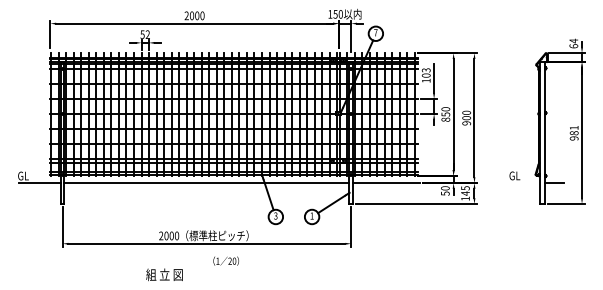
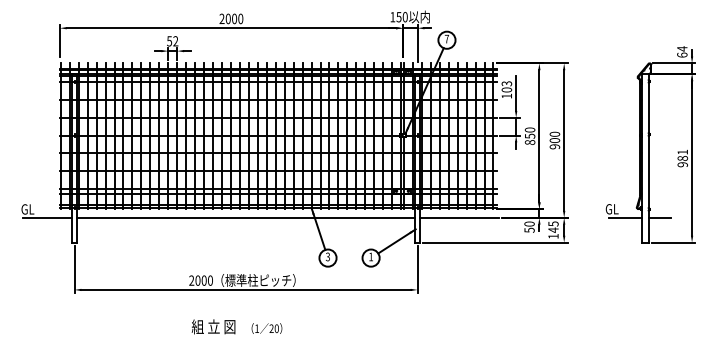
line: (525, 182) -> (624, 217), added
text: (225, 261) -> (266, 328), moved
text: (164, 274) -> (213, 326), moved

